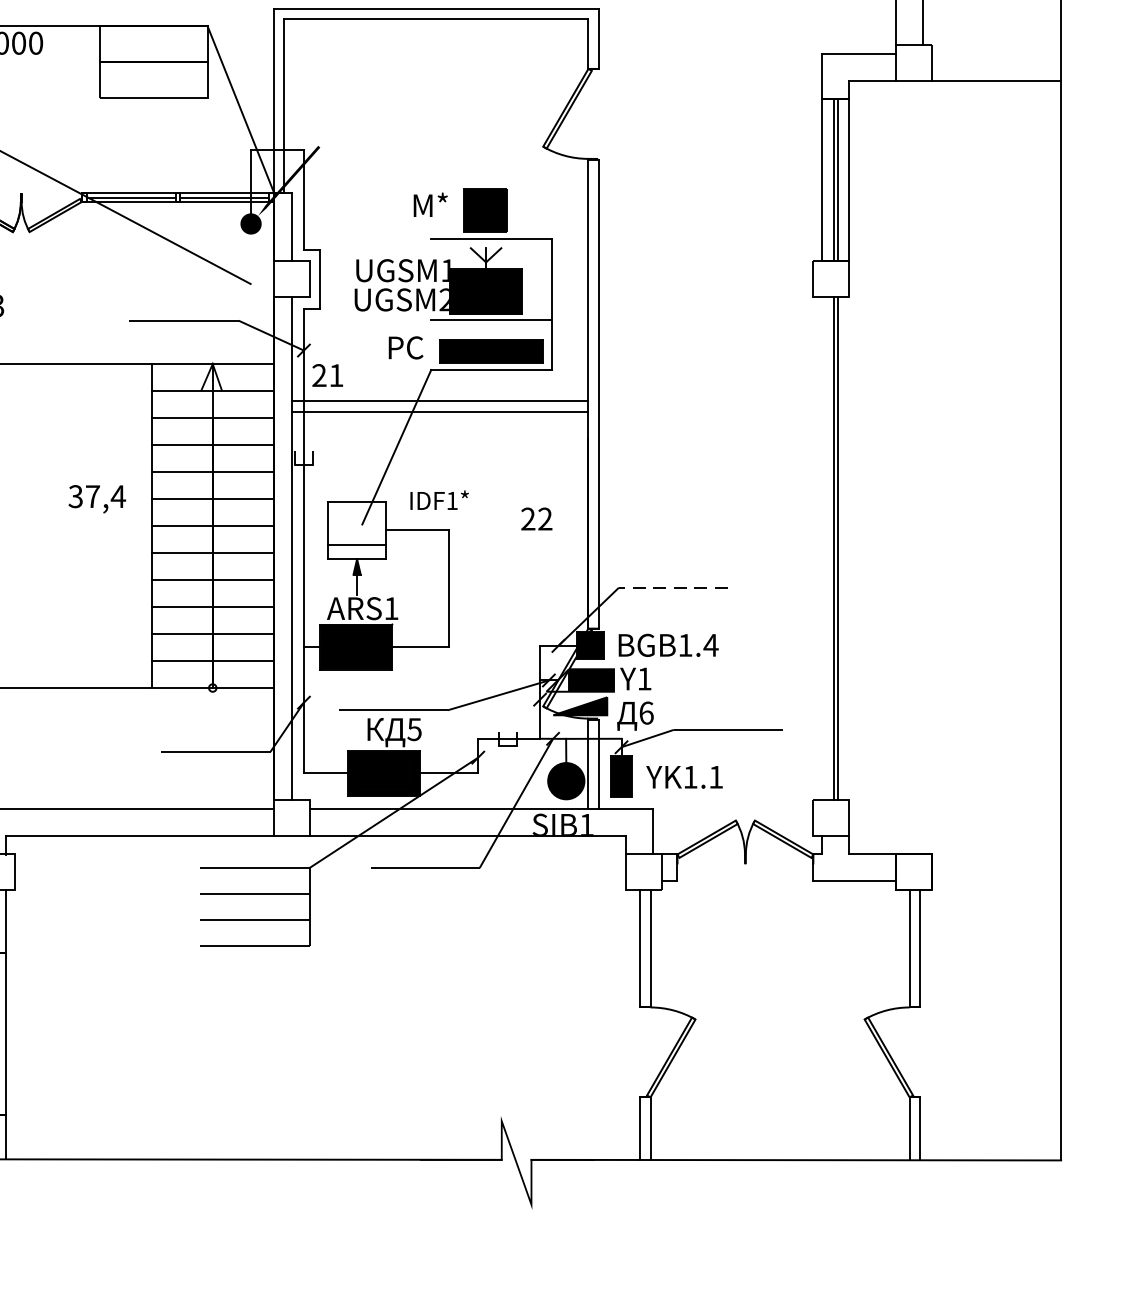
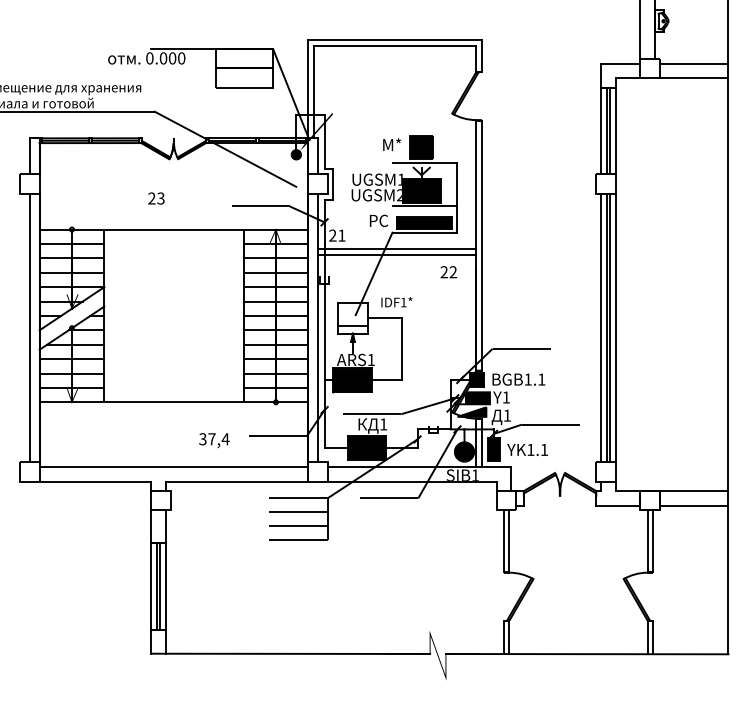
line: (995, 52) -> (693, 63), added
text: (97, 498) -> (214, 440), moved
text: (536, 519) -> (448, 272), moved
line: (823, 547) -> (601, 327), added
line: (849, 547) -> (615, 327), added
line: (673, 587) -> (521, 348), dashed -> solid
text: (710, 645) -> (541, 379), BGB1.4 -> BGB1.1
text: (646, 712) -> (507, 415), 6 -> 1
text: (414, 729) -> (383, 424), 5 -> 1
line: (995, 855) -> (693, 491), added
line: (995, 881) -> (693, 505), added

